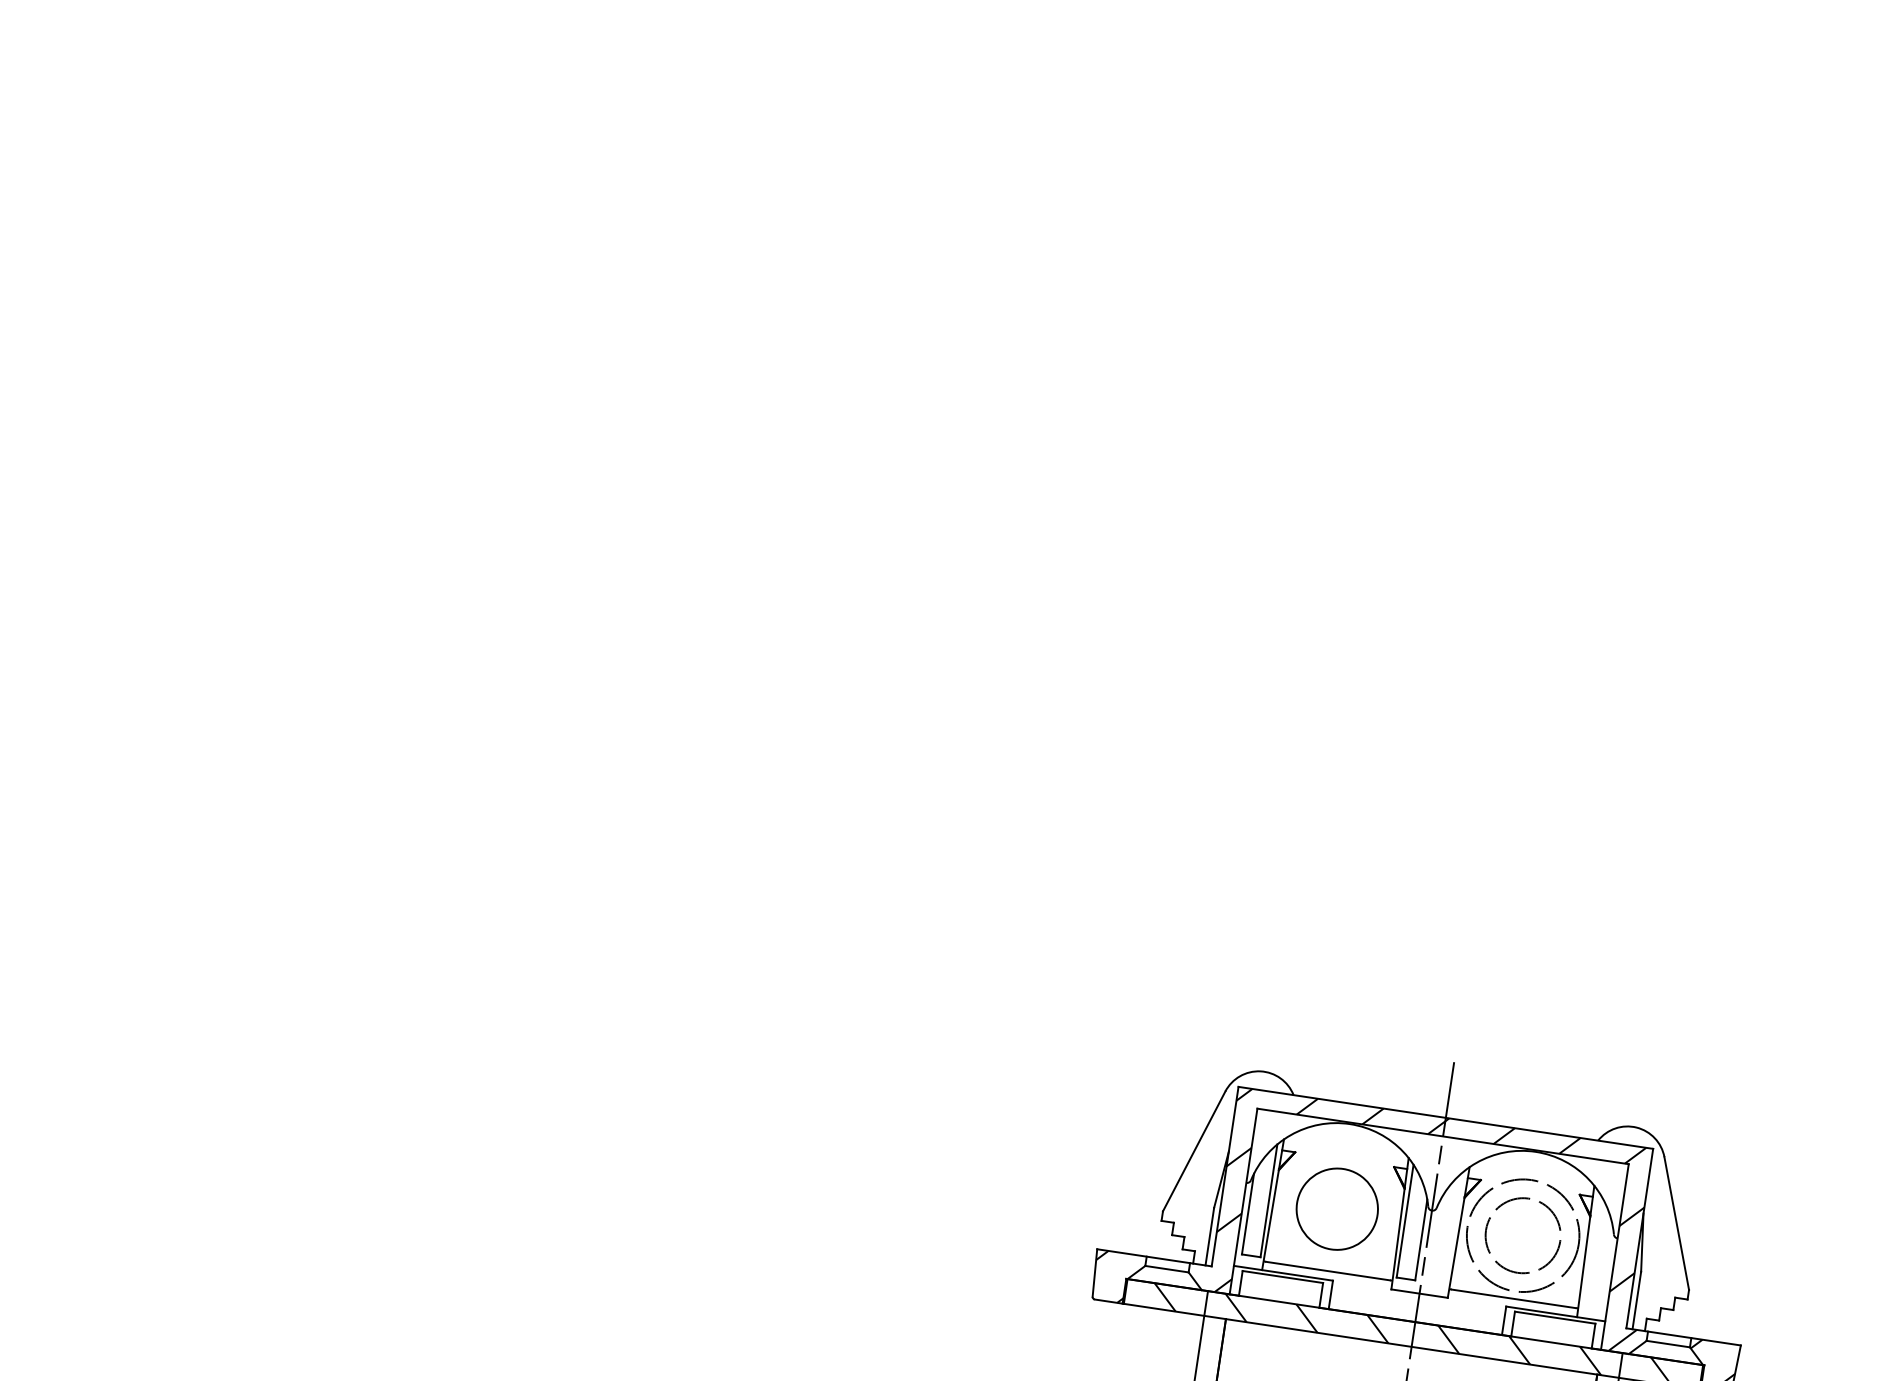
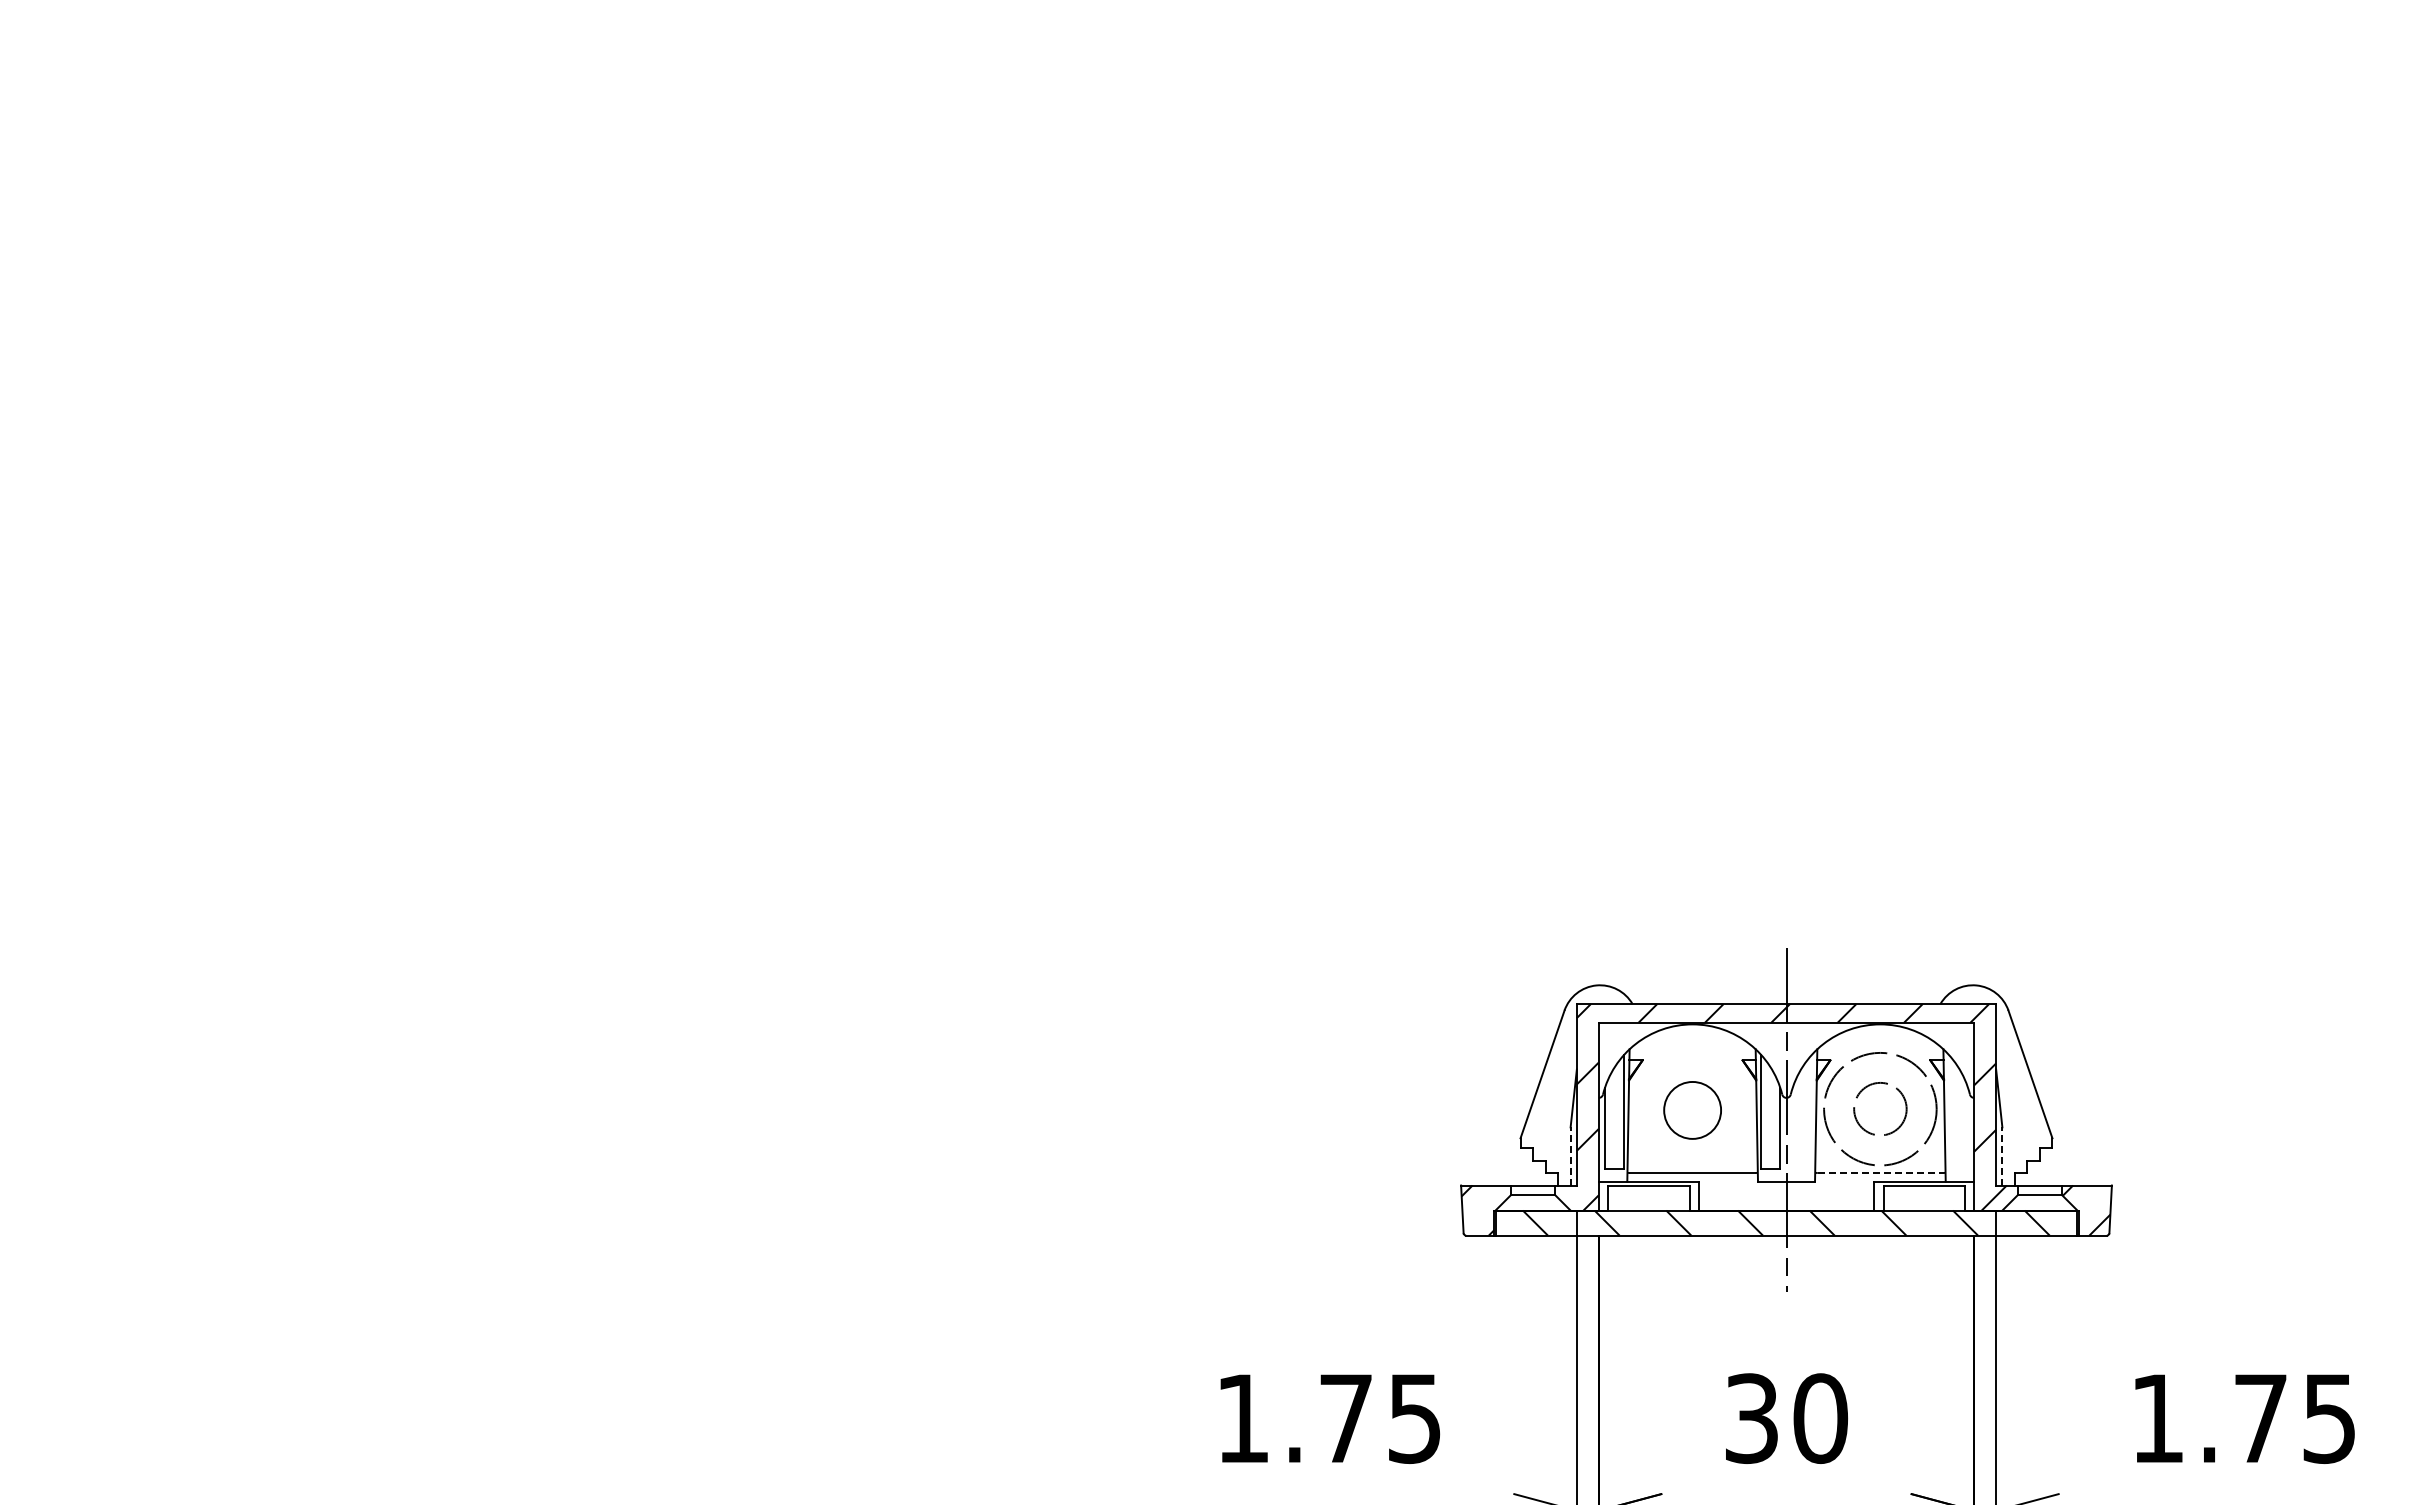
circle: (1337, 1209) -> (1692, 1110), size x0.7
line: (1209, 1235) -> (1570, 1155), solid -> dashed
circle: (1523, 1235) -> (1880, 1108), size x0.7
line: (1513, 1299) -> (1880, 1173), solid -> dashed
line: (1637, 1299) -> (2002, 1155), solid -> dashed

